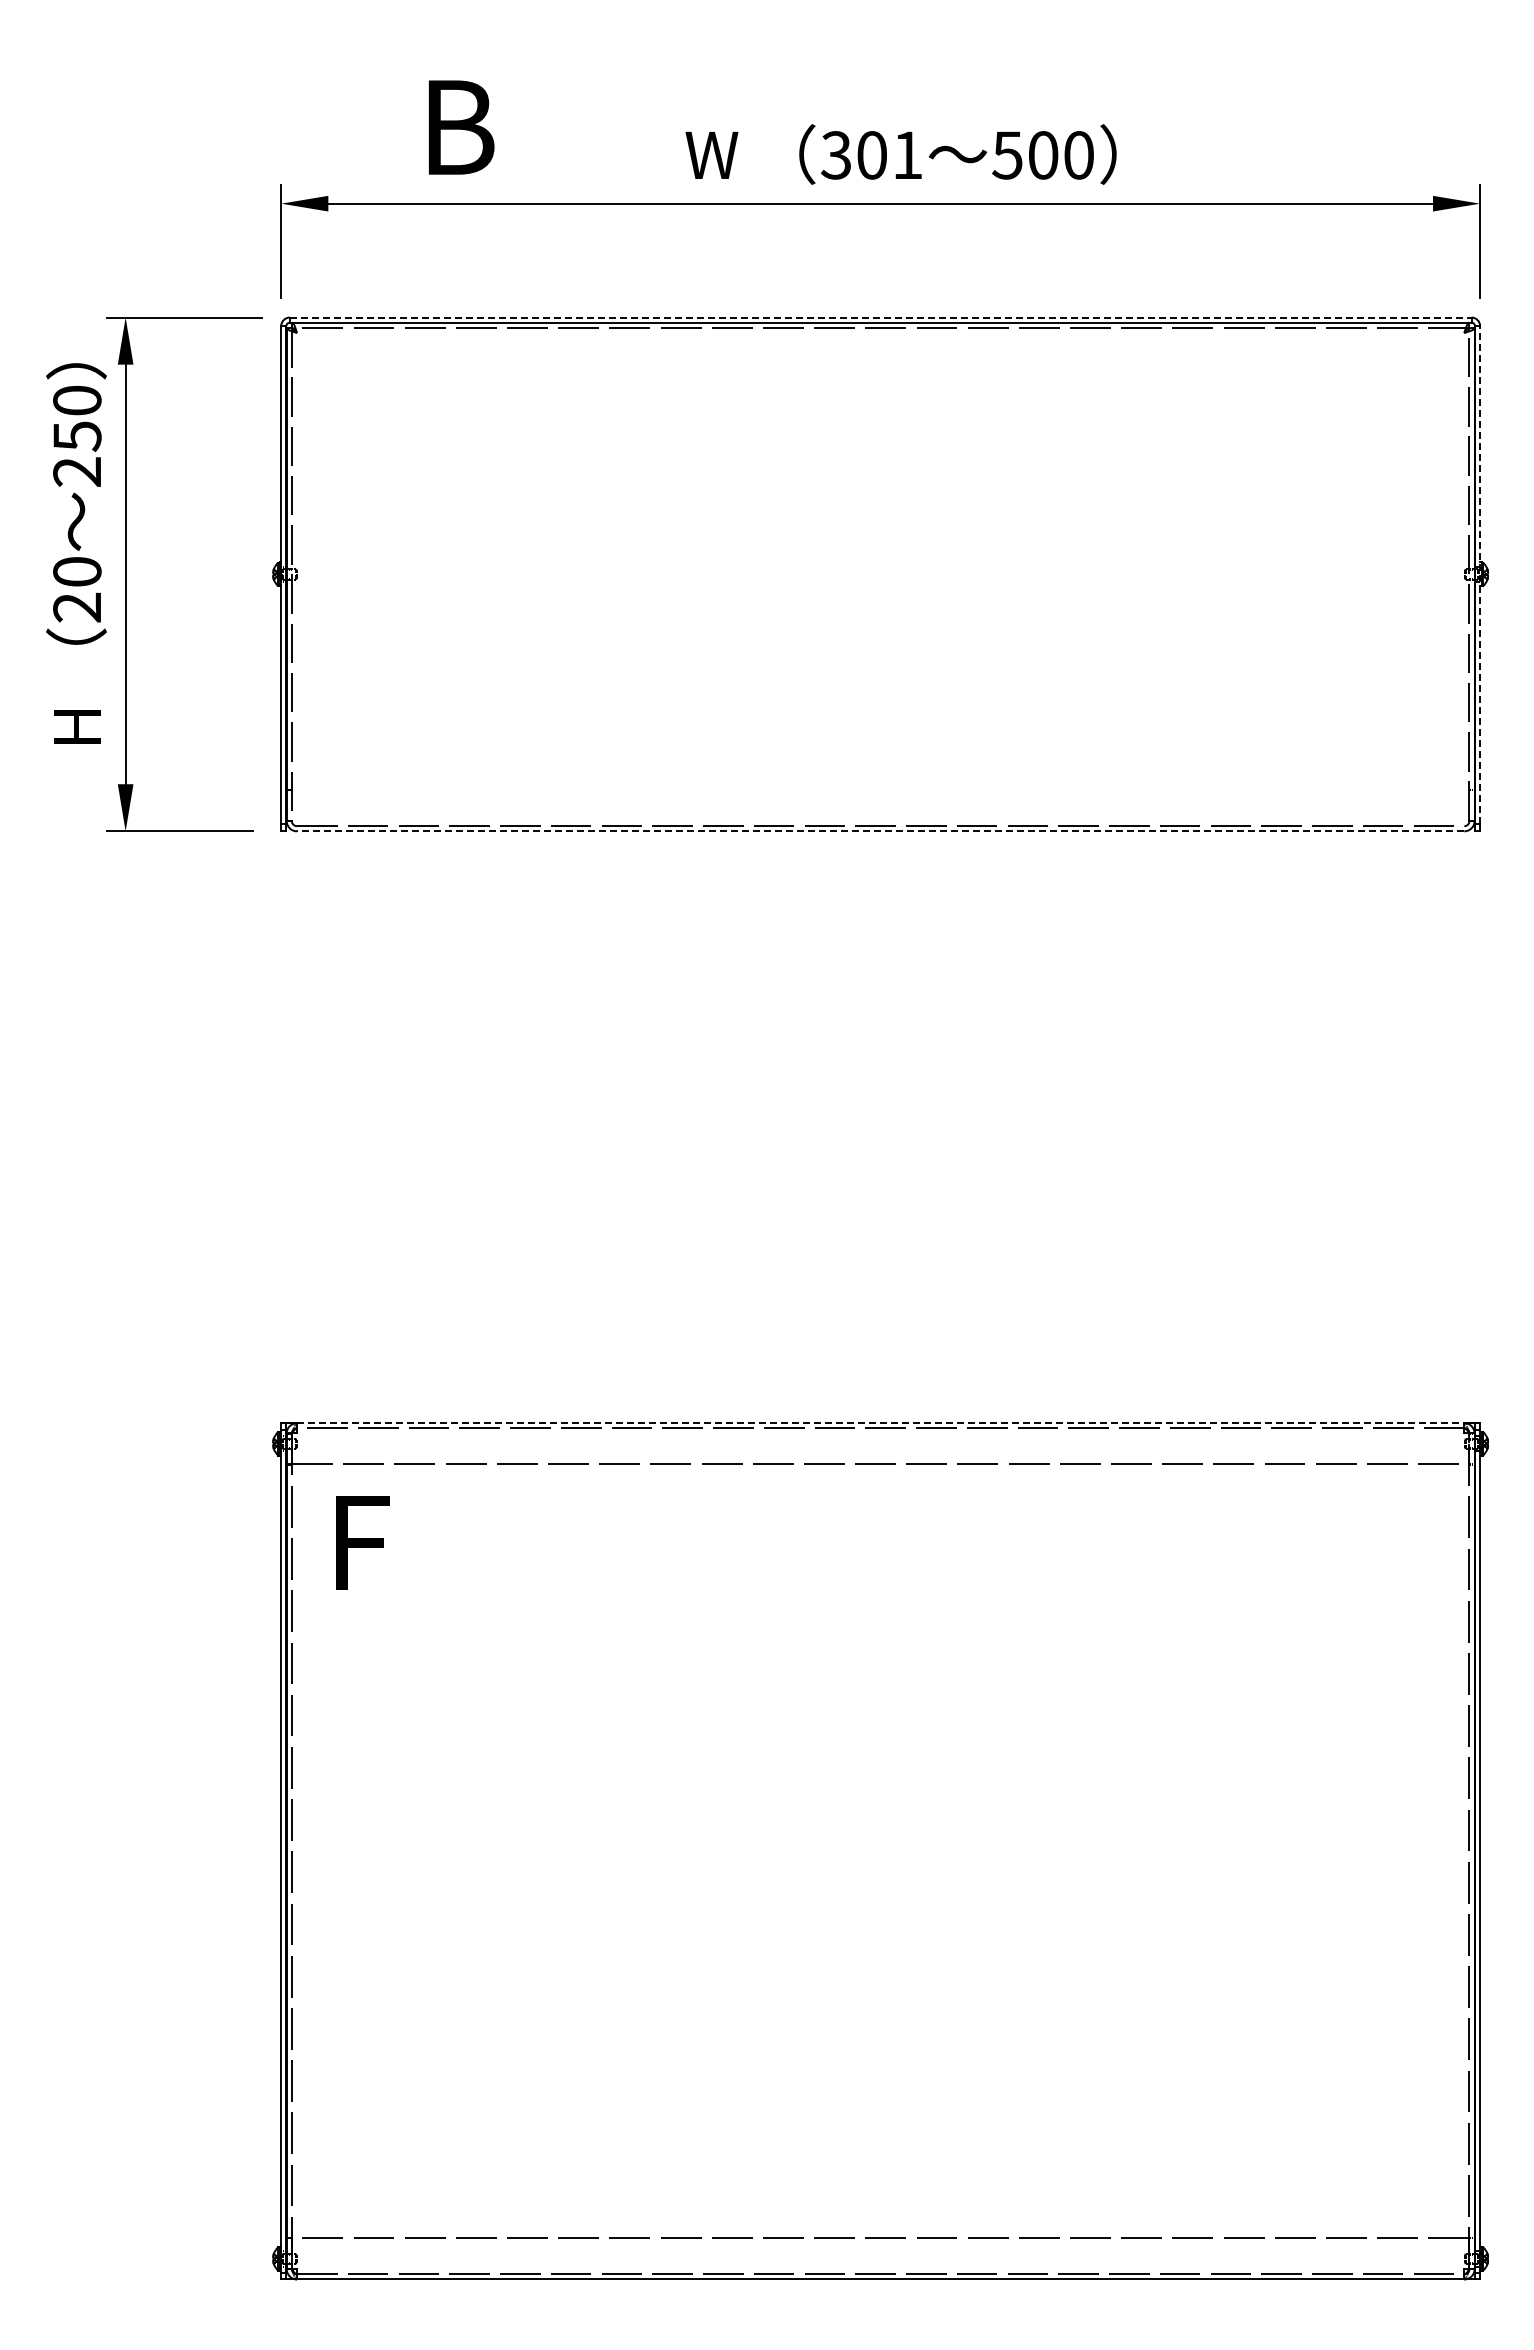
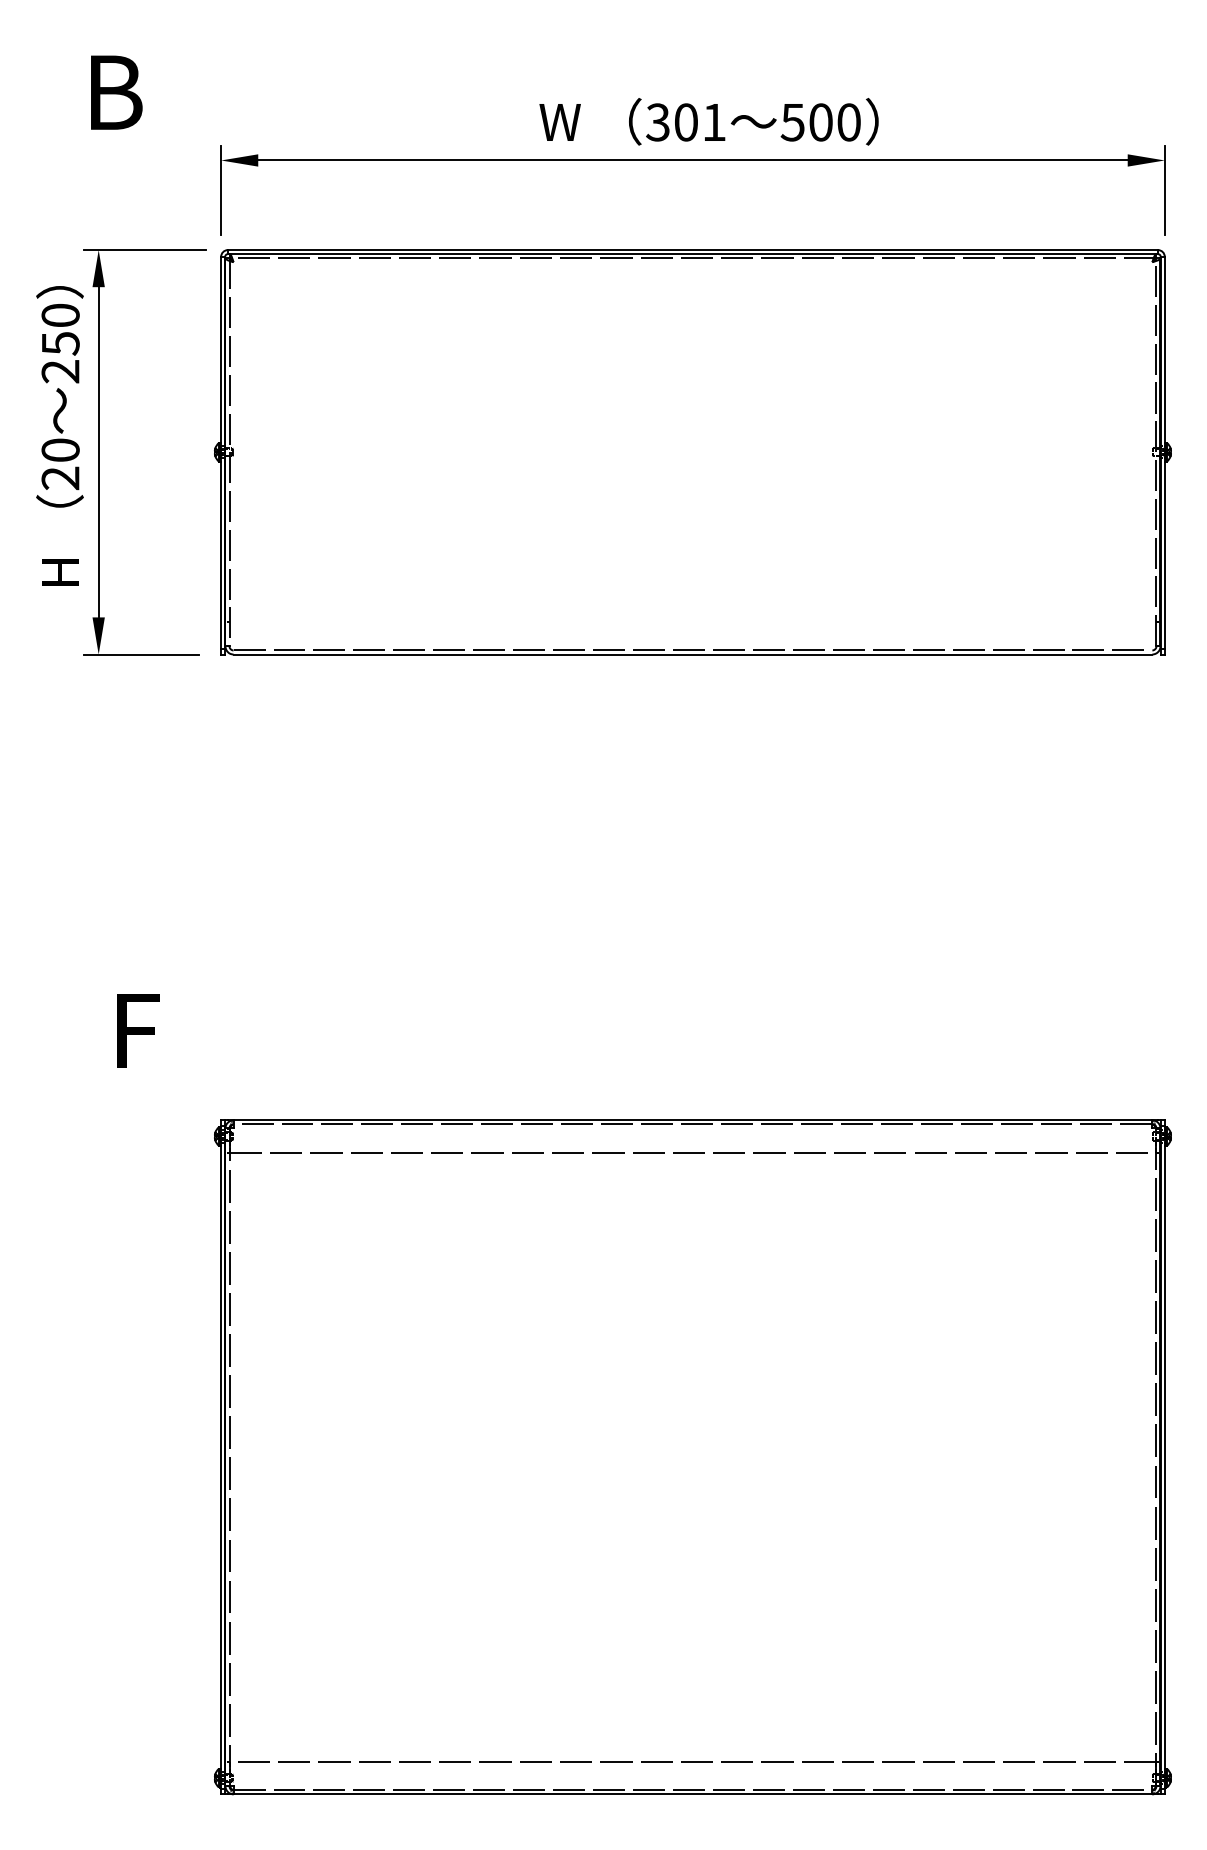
text: (461, 127) -> (116, 92), moved
line: (880, 317) -> (692, 250), dashed -> solid
line: (1480, 574) -> (1165, 452), dashed -> solid
line: (880, 831) -> (692, 654), dashed -> solid
line: (880, 1423) -> (692, 1120), dashed -> solid
text: (362, 1542) -> (137, 1030), moved

